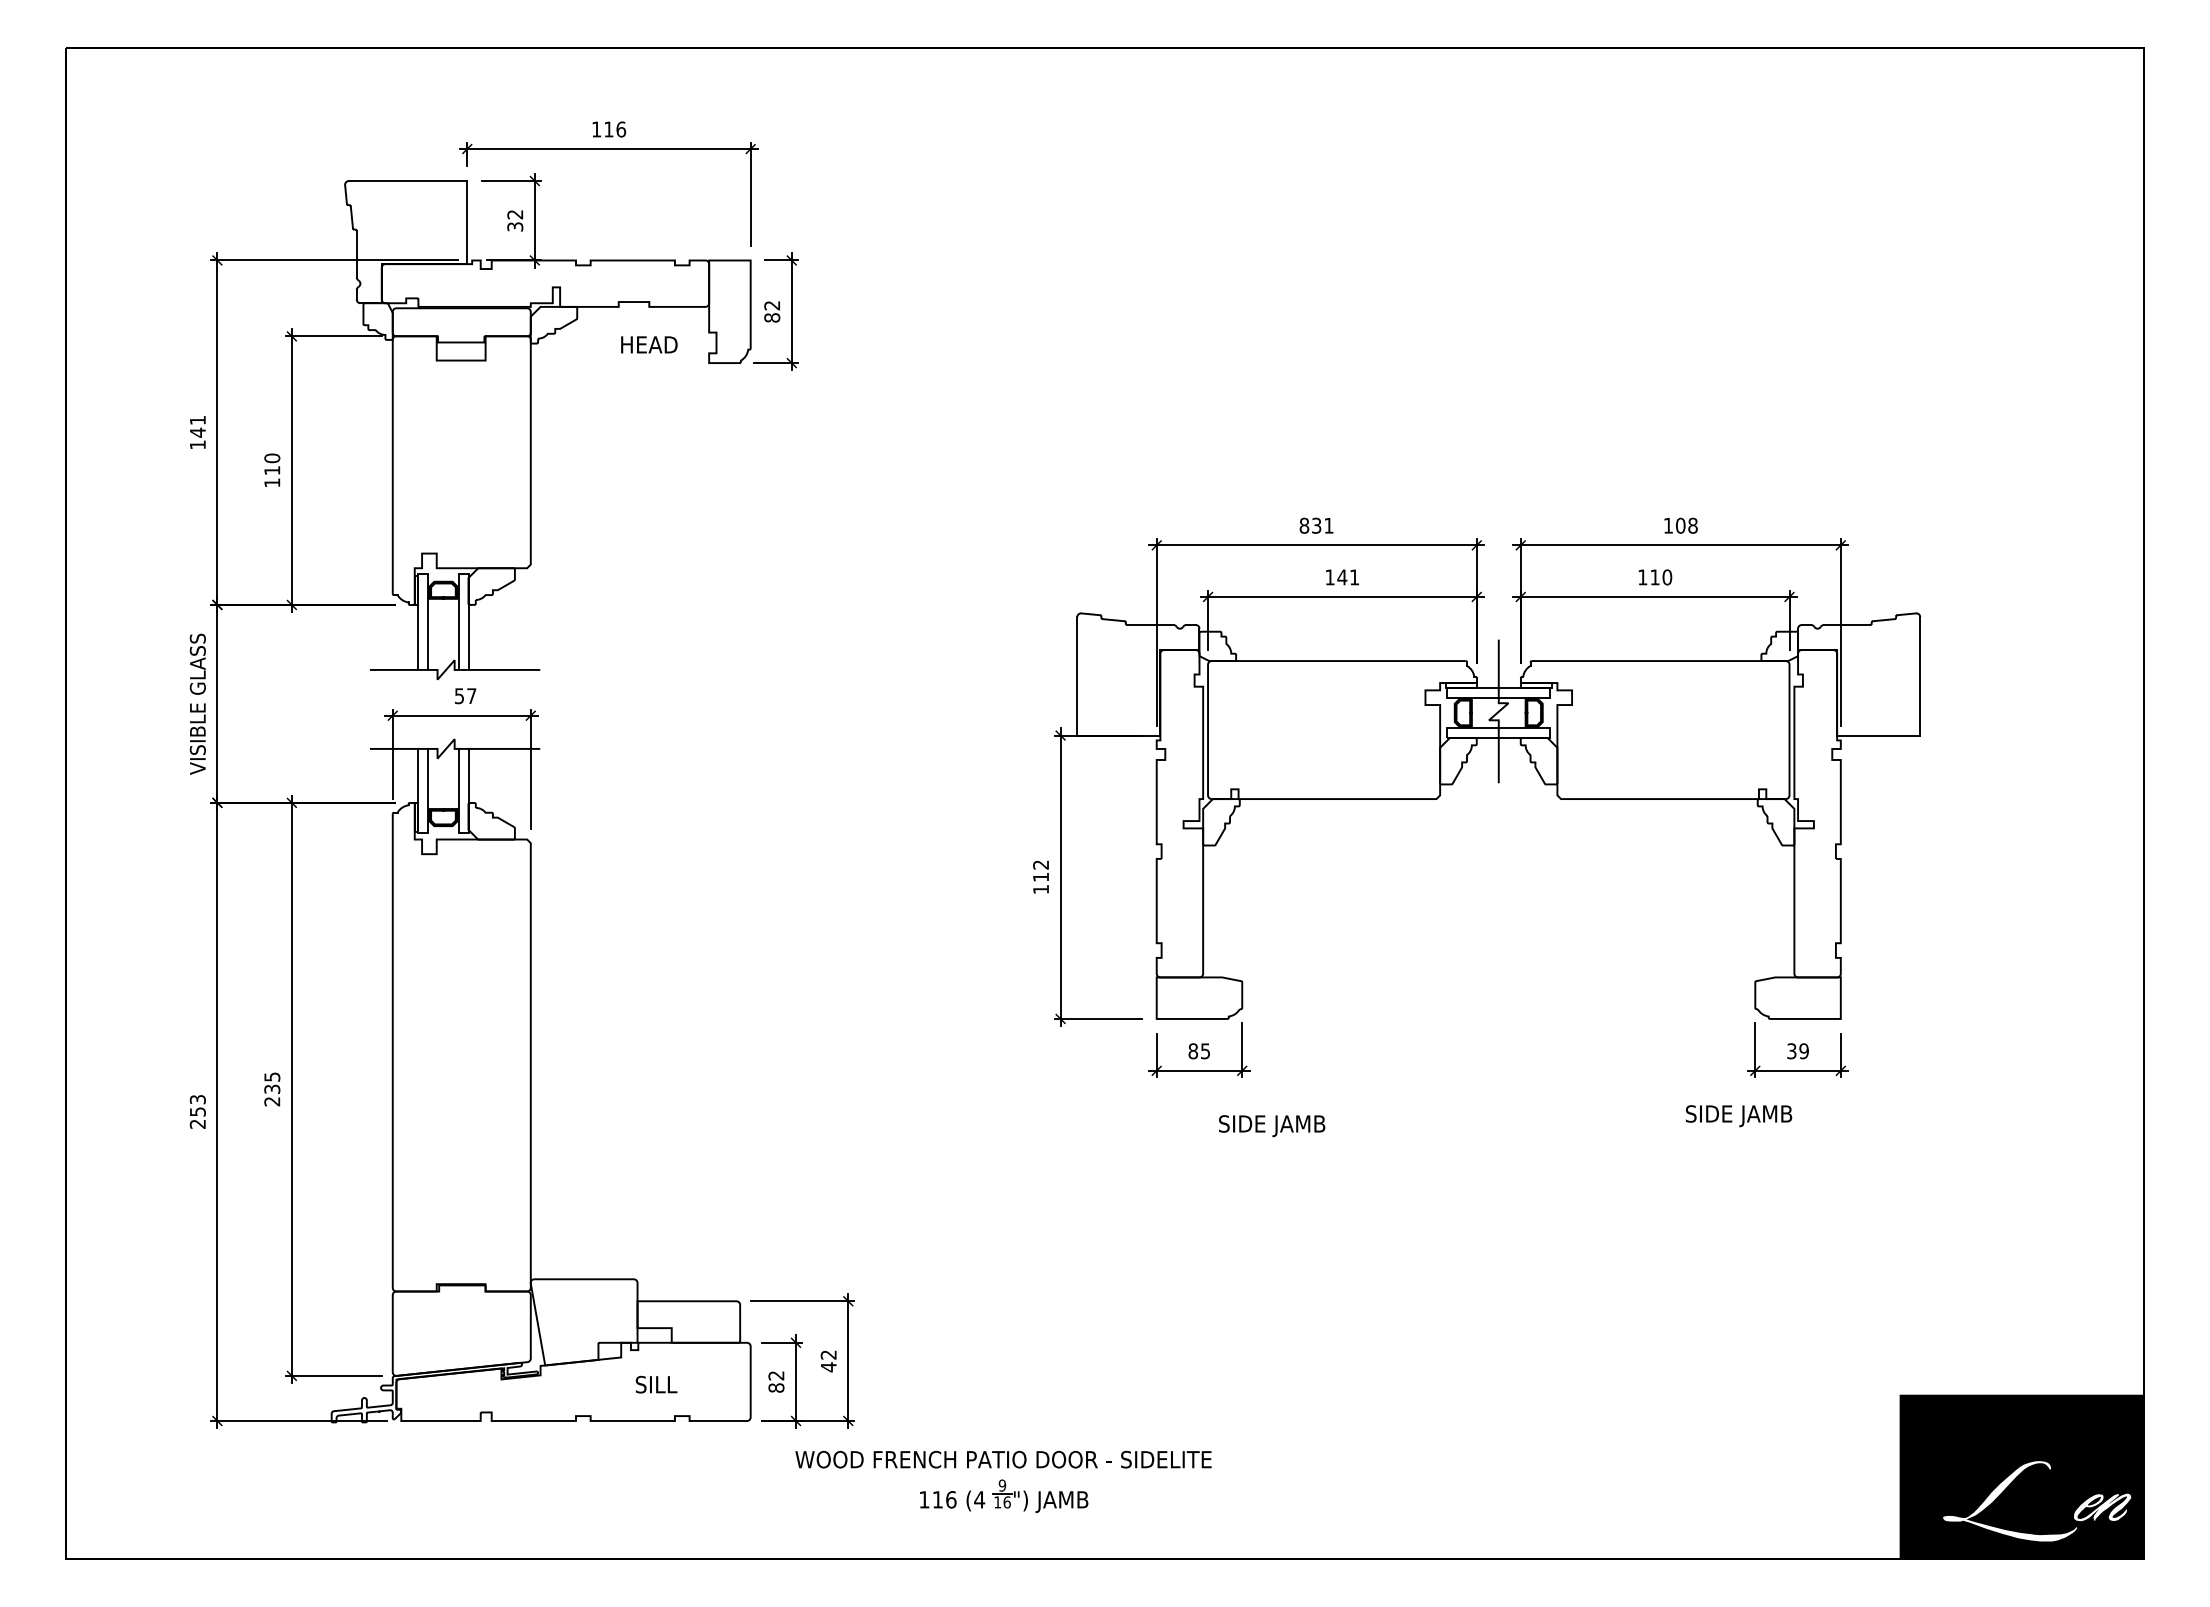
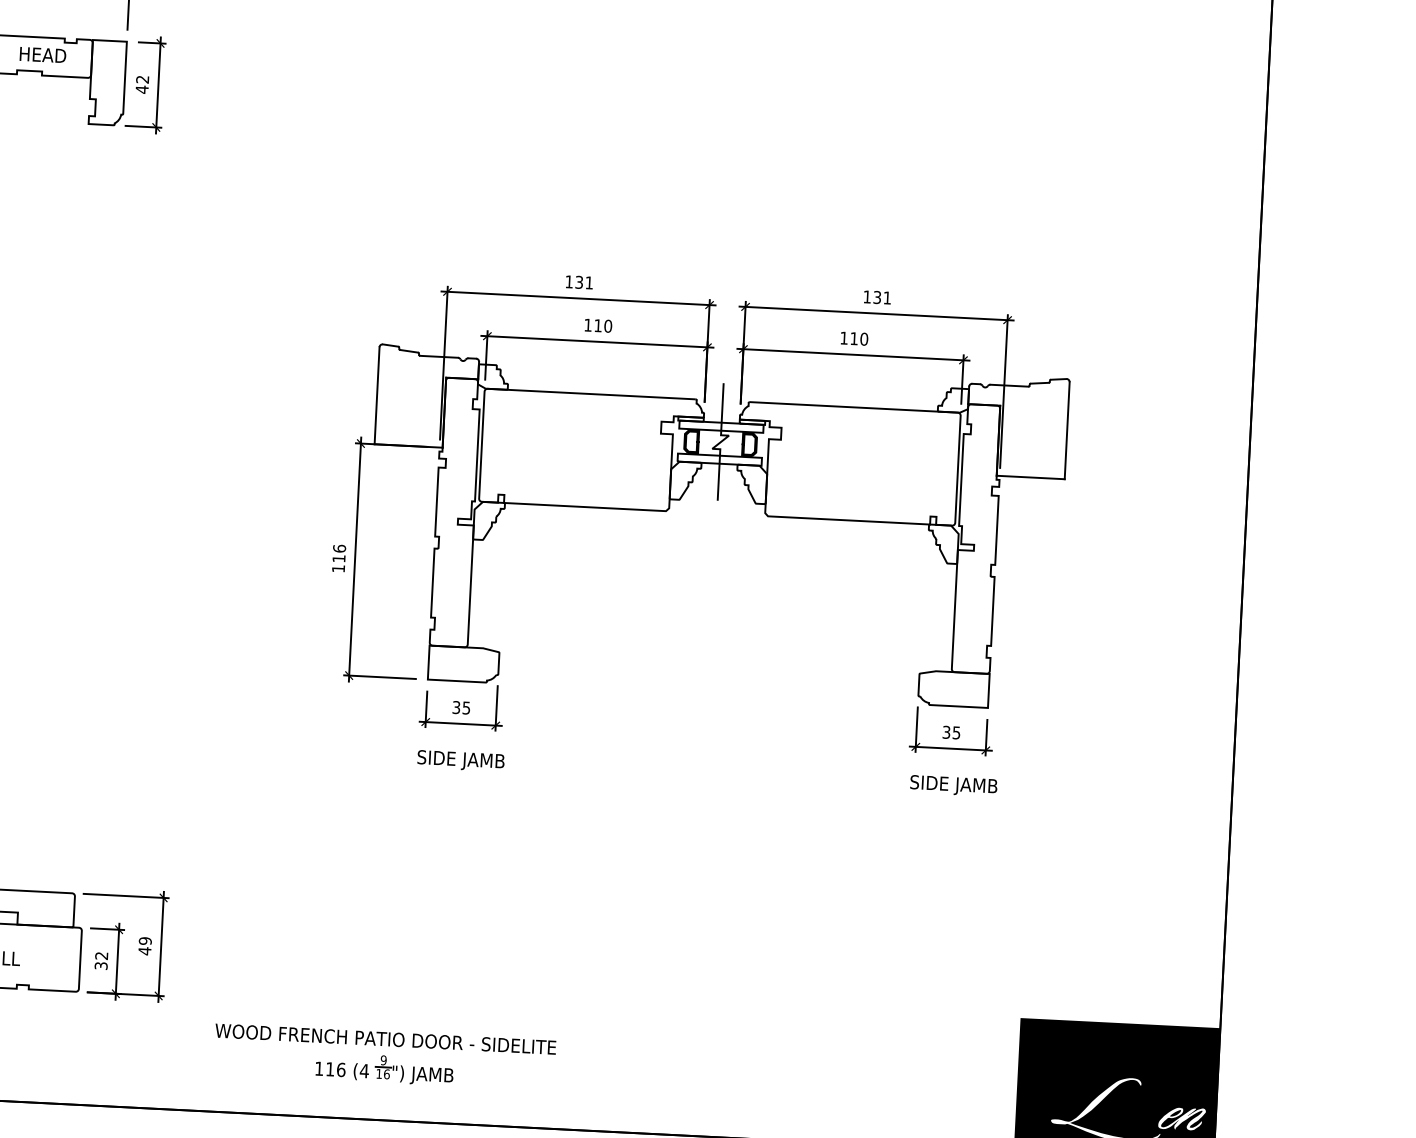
text: (772, 317) -> (142, 89), 82 -> 42
text: (649, 344) -> (43, 54), moved
text: (1304, 525) -> (569, 281), 831 -> 131
text: (1686, 525) -> (882, 297), 108 -> 131
text: (1348, 577) -> (603, 326), 141 -> 110
text: (1041, 864) -> (339, 548), 112 -> 116
text: (1803, 1050) -> (956, 732), 39 -> 35
text: (1193, 1051) -> (456, 707), 85 -> 35
text: (1739, 1116) -> (954, 786), moved
text: (1272, 1126) -> (461, 761), moved
text: (828, 1354) -> (145, 940), 42 -> 49
text: (776, 1387) -> (101, 965), 82 -> 32
part: (1003, 1481) -> (384, 1057), moved

